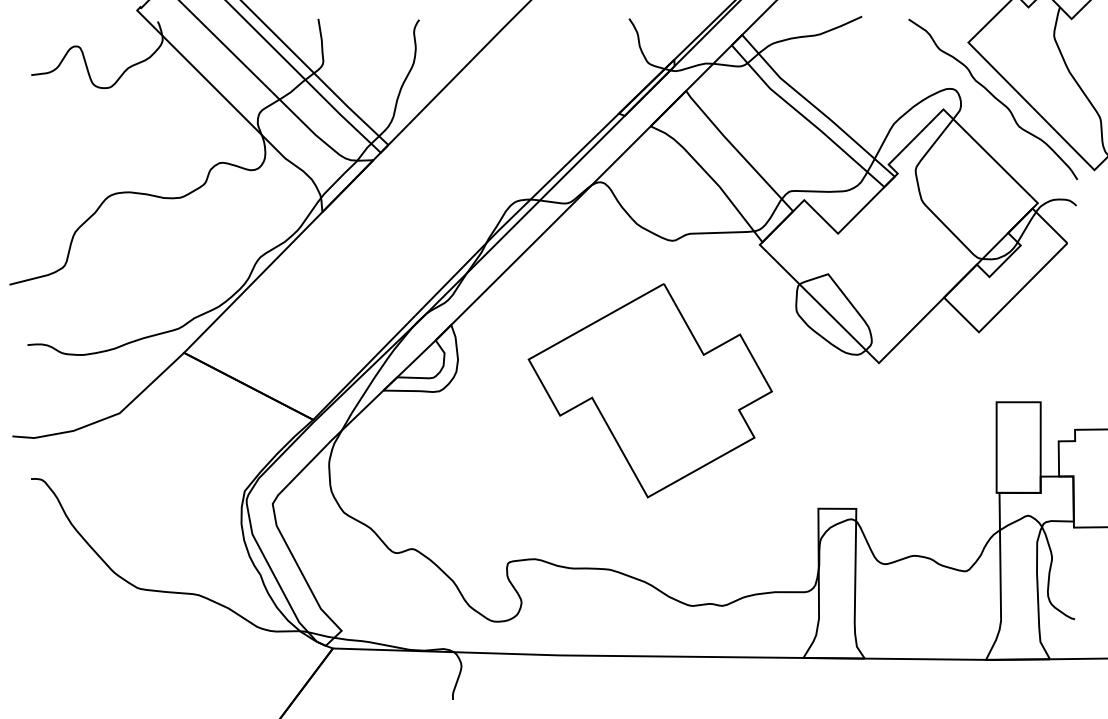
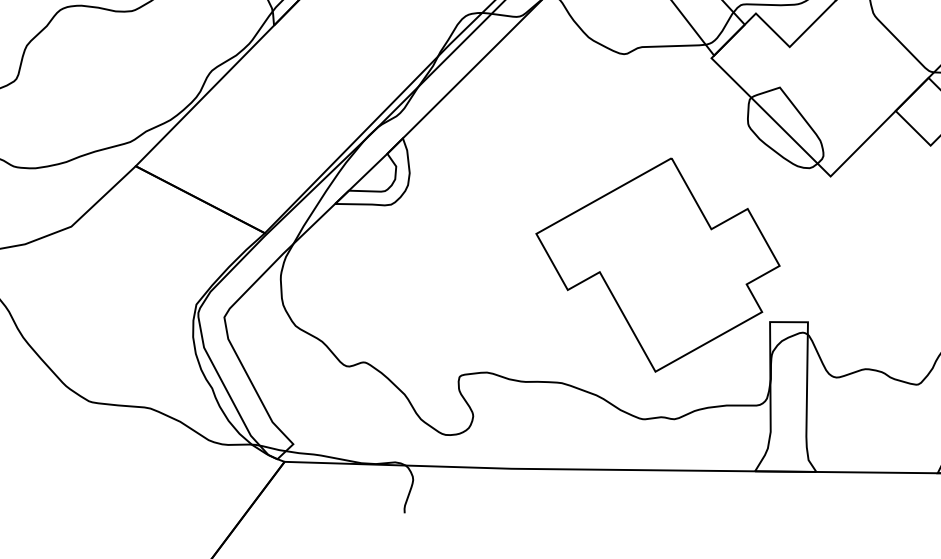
part: (649, 390) -> (657, 264), moved

